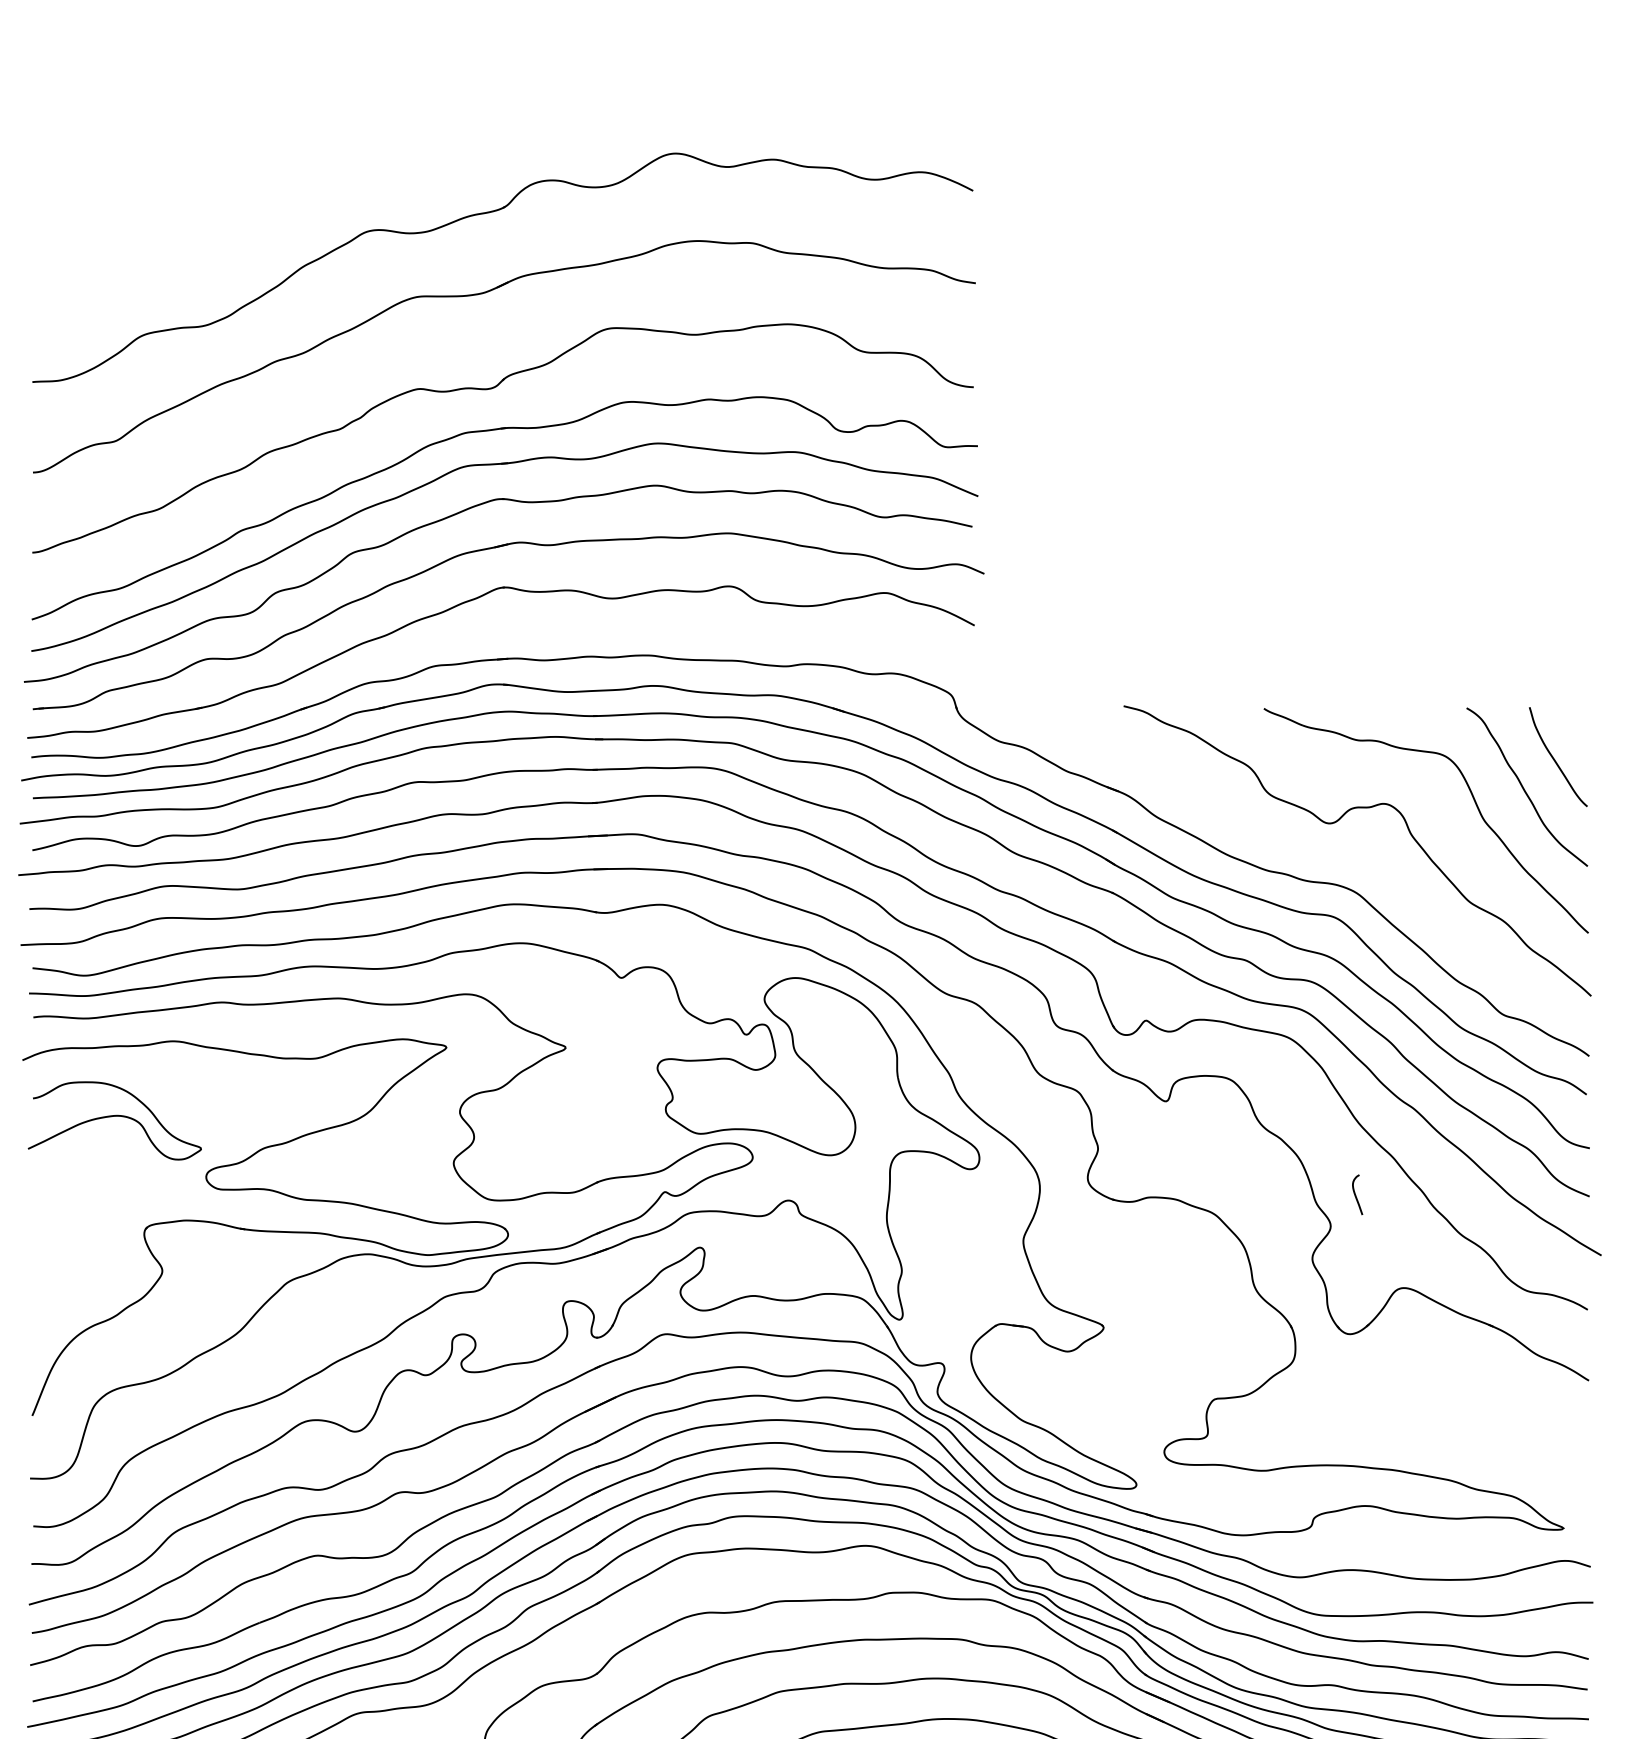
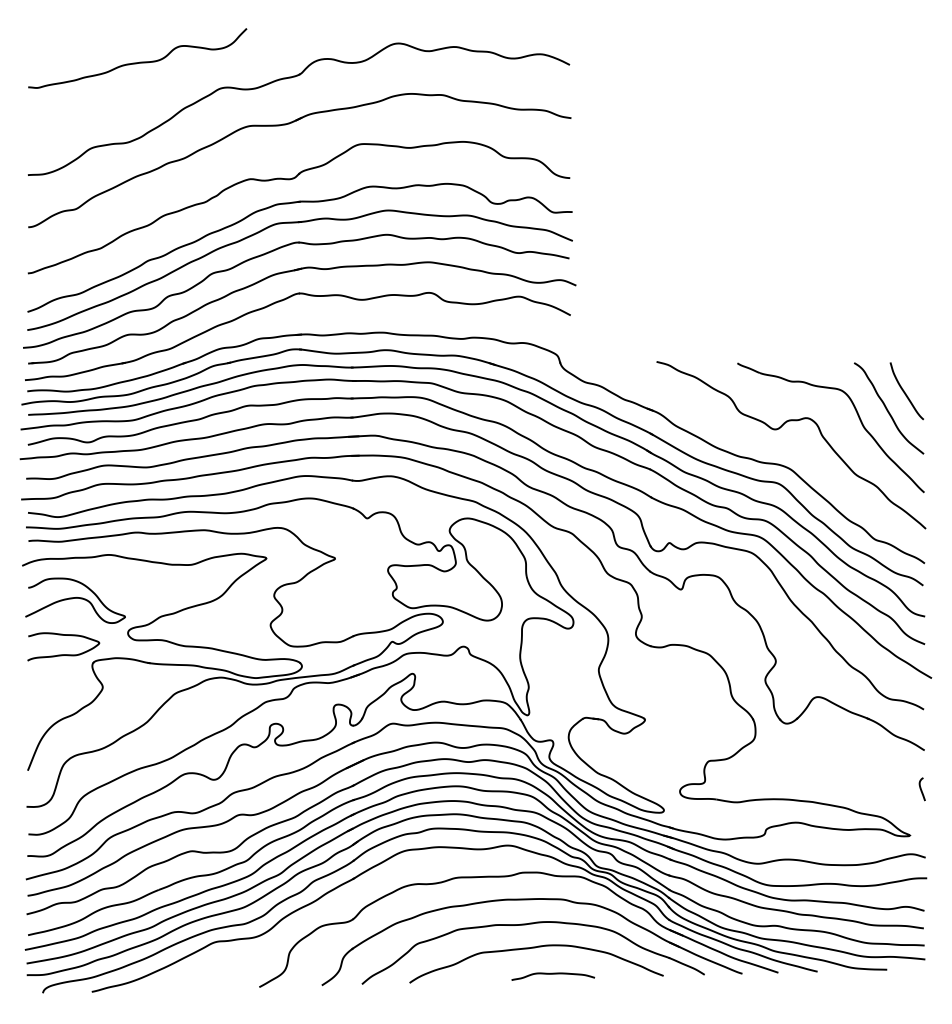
curve: (226, 184) -> (139, 61), added
curve: (1356, 1195) -> (921, 789), moved
curve: (94, 1214) -> (63, 654), added

